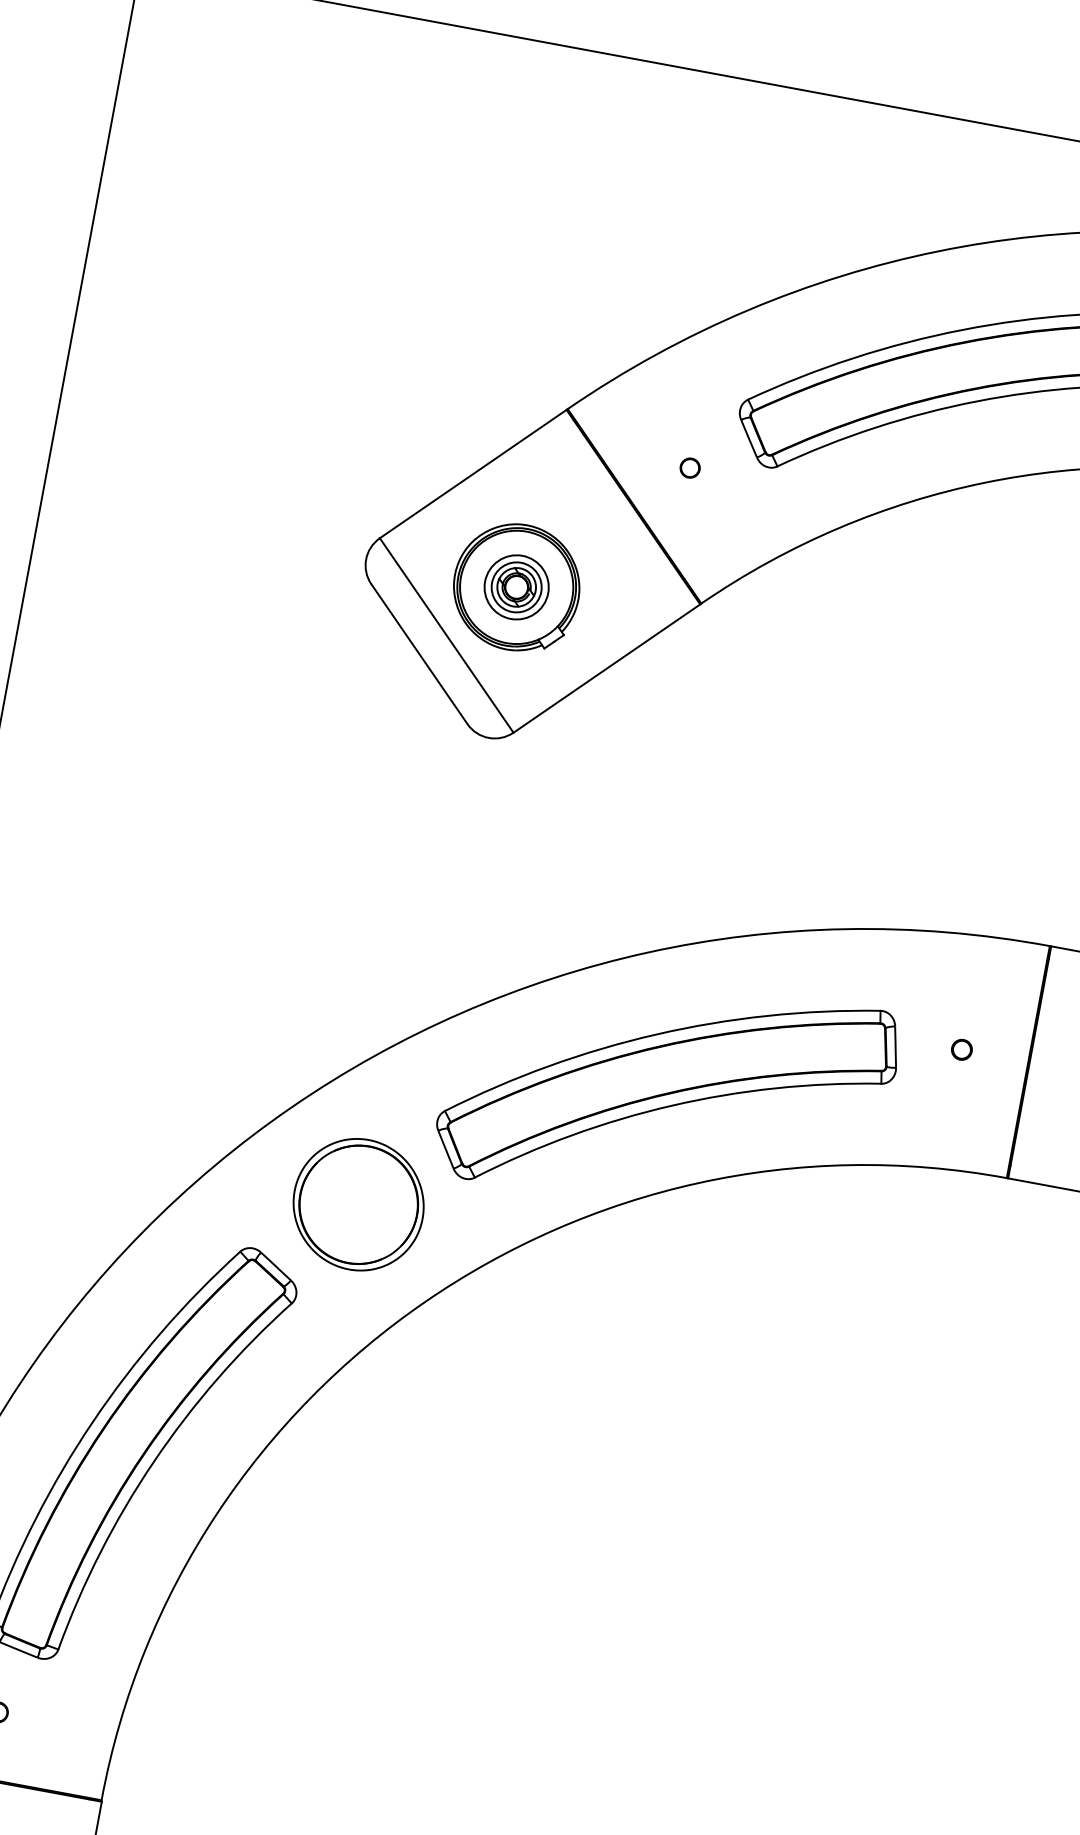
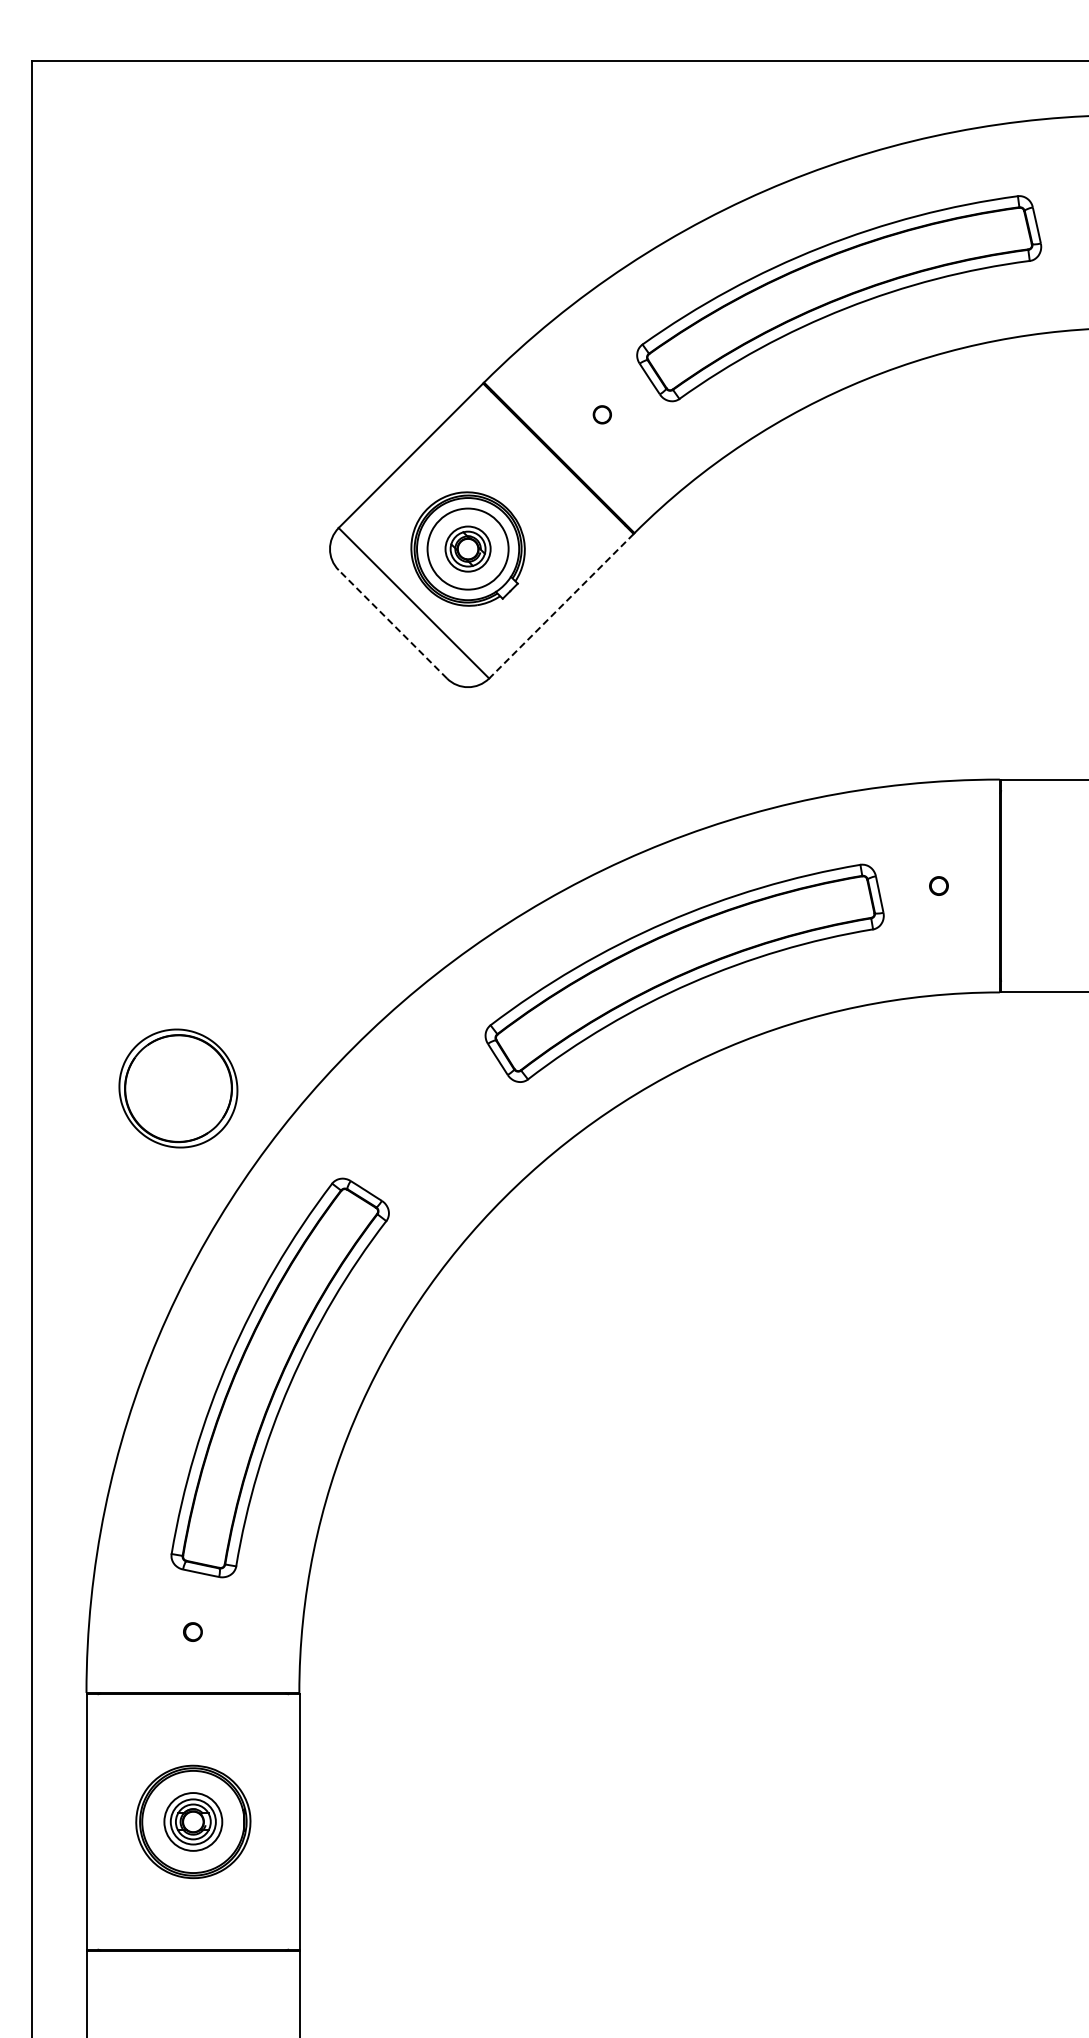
circle: (517, 587) -> (468, 549), size x1.4
line: (419, 654) -> (392, 624), solid -> dashed
line: (606, 668) -> (561, 606), solid -> dashed
part: (358, 1204) -> (178, 1088), moved

